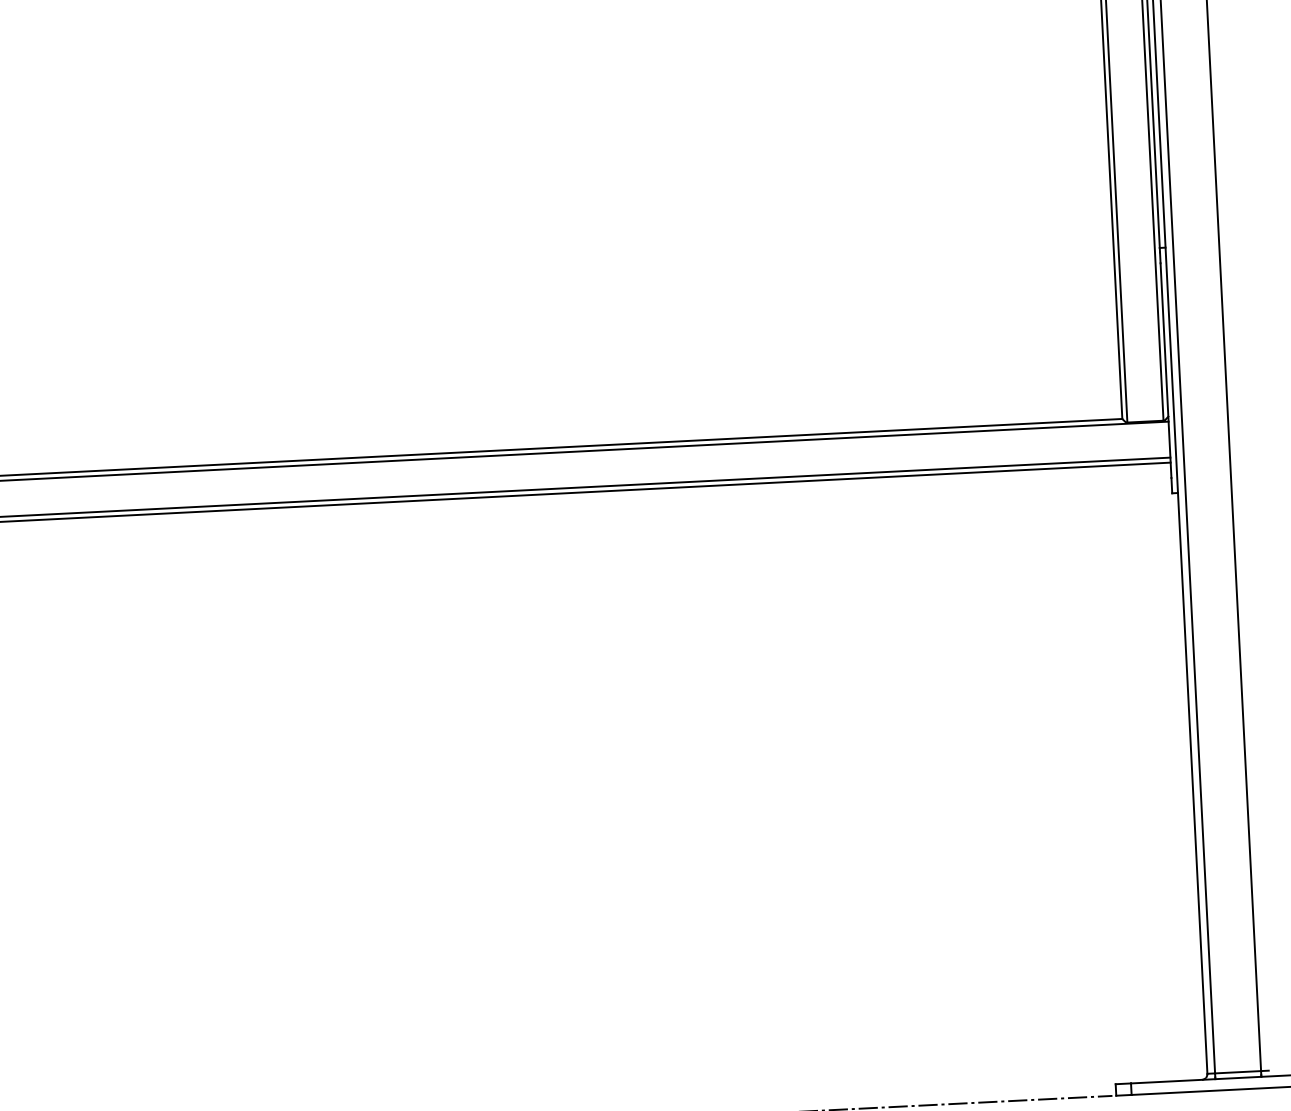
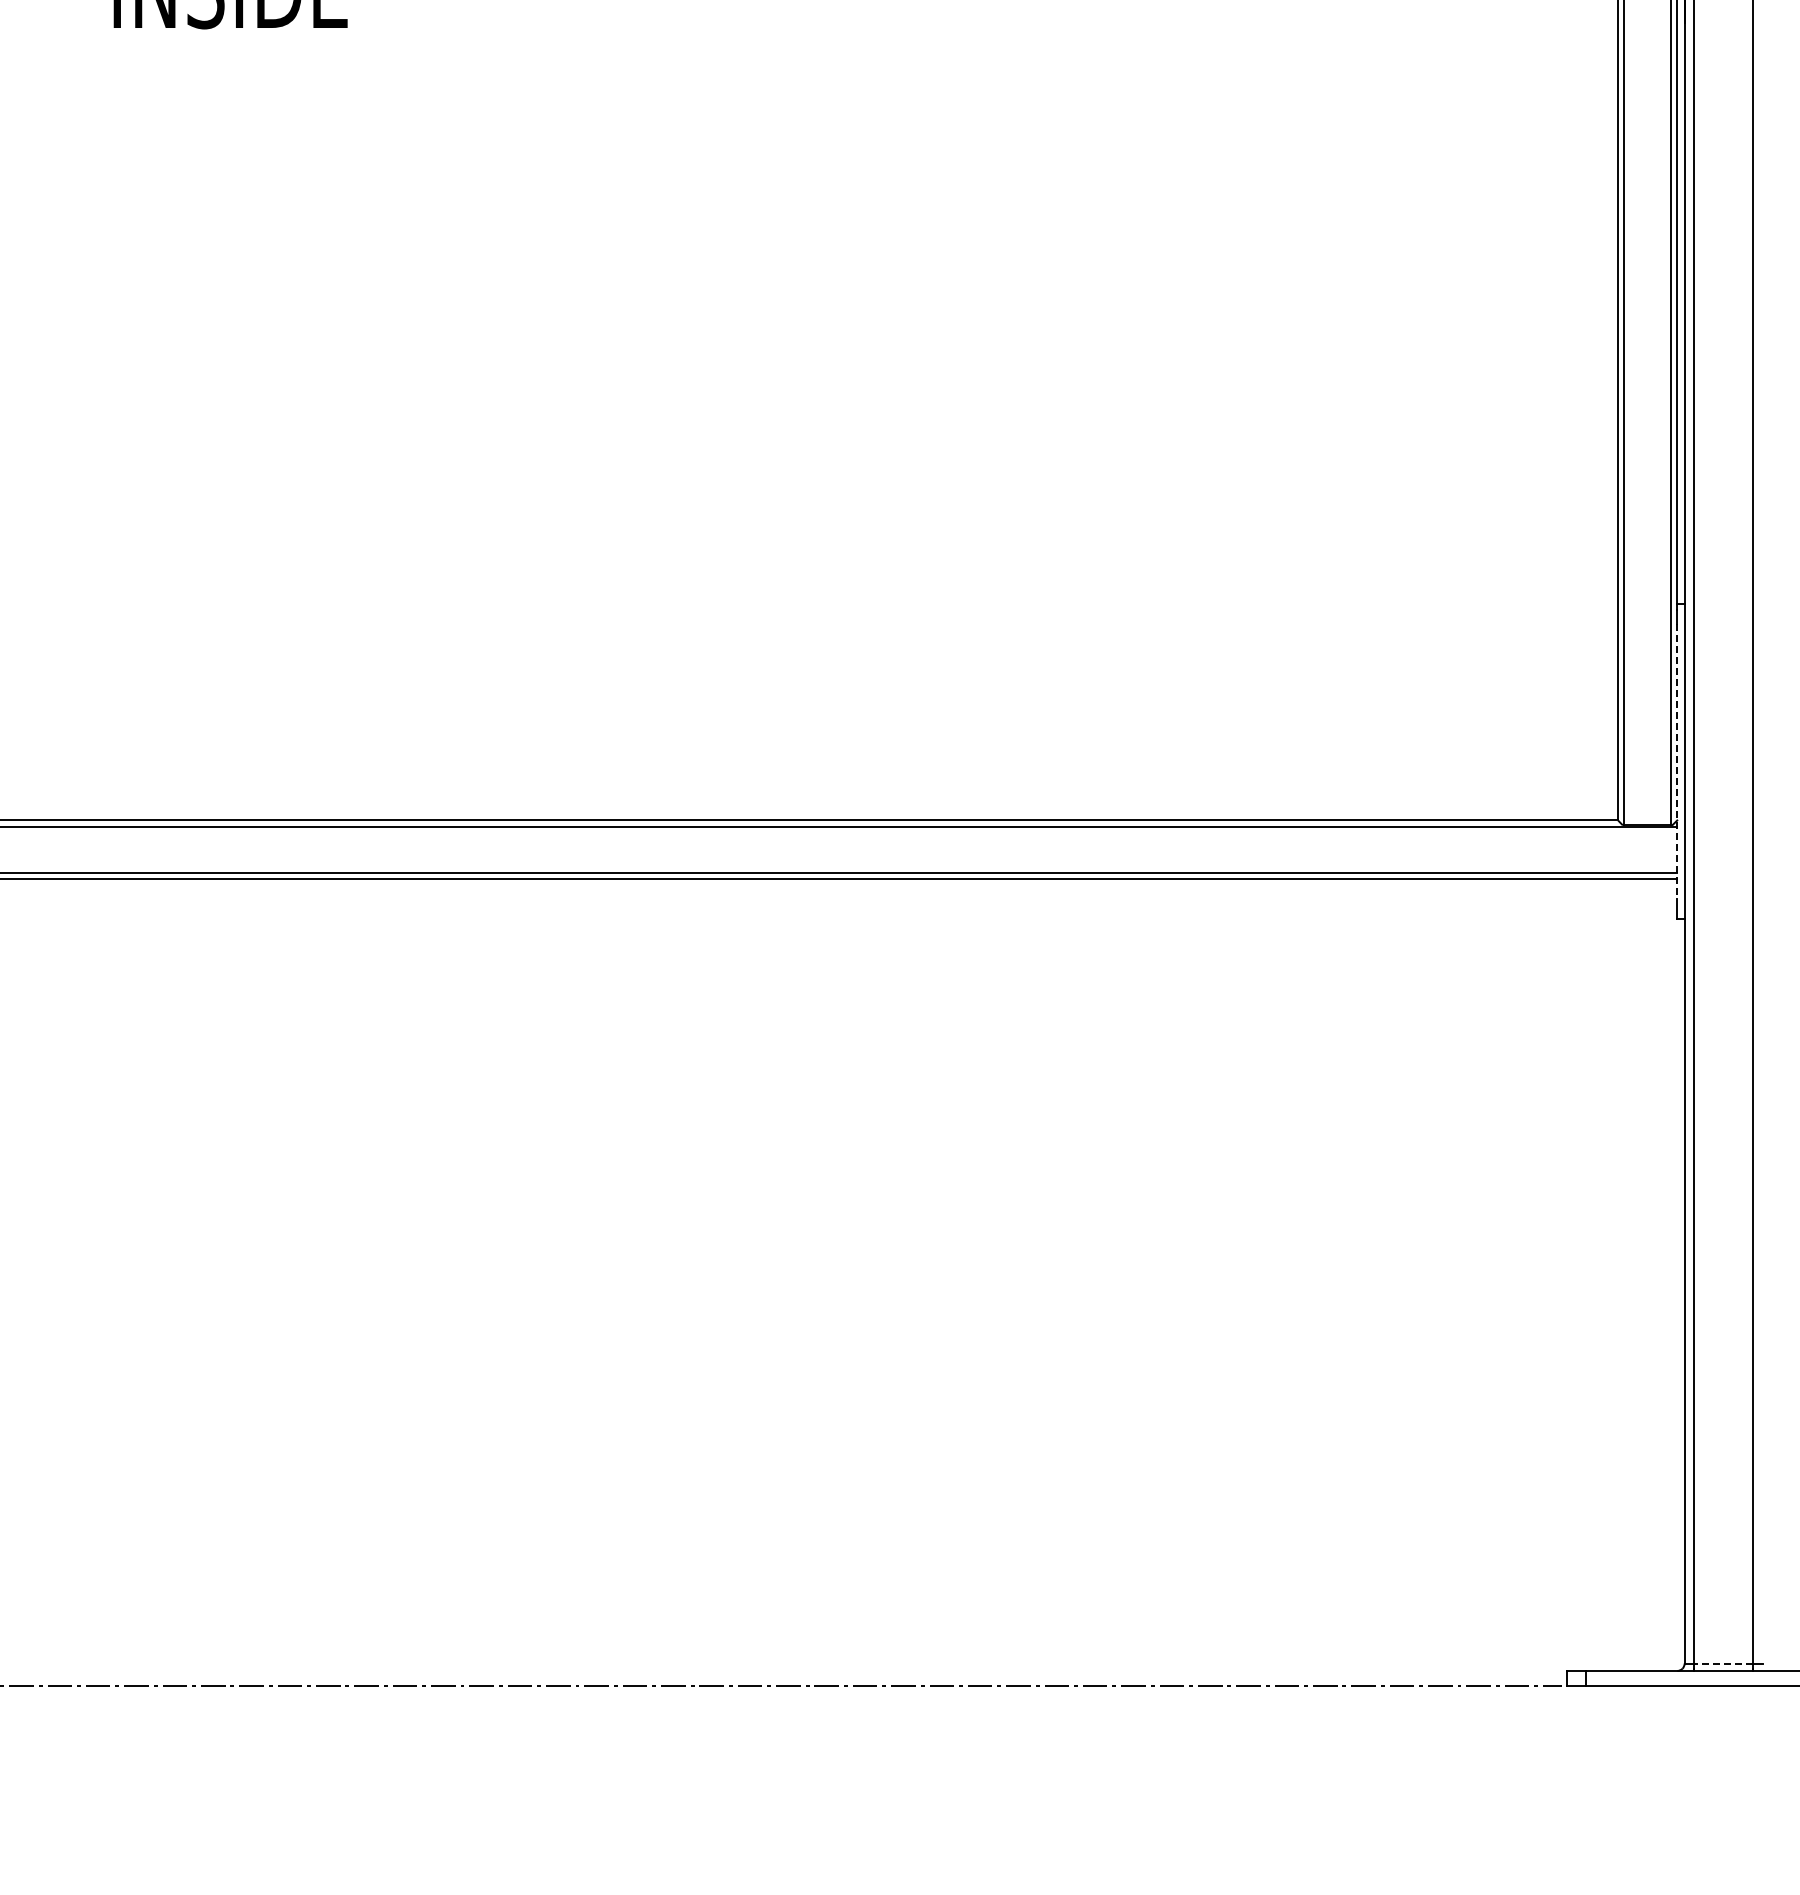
line: (1166, 370) -> (1677, 761), solid -> dashed
line: (1237, 1072) -> (1723, 1663), solid -> dashed

